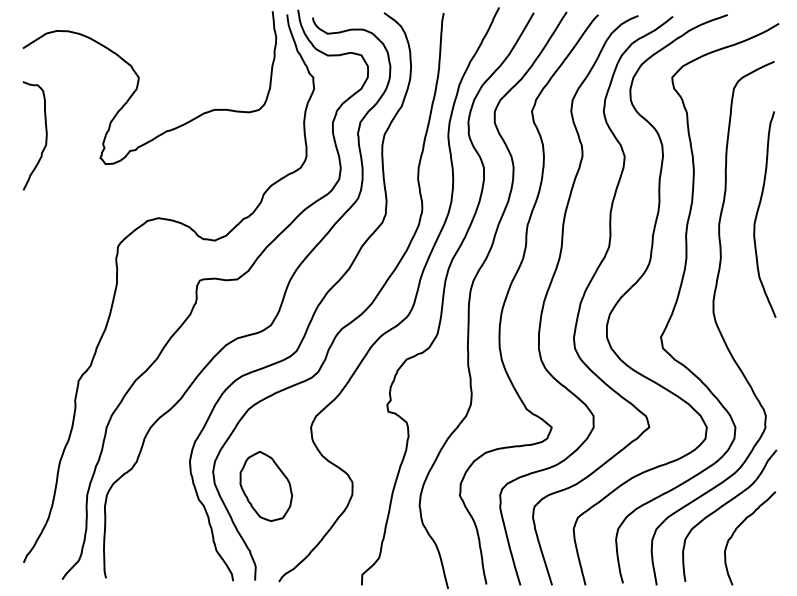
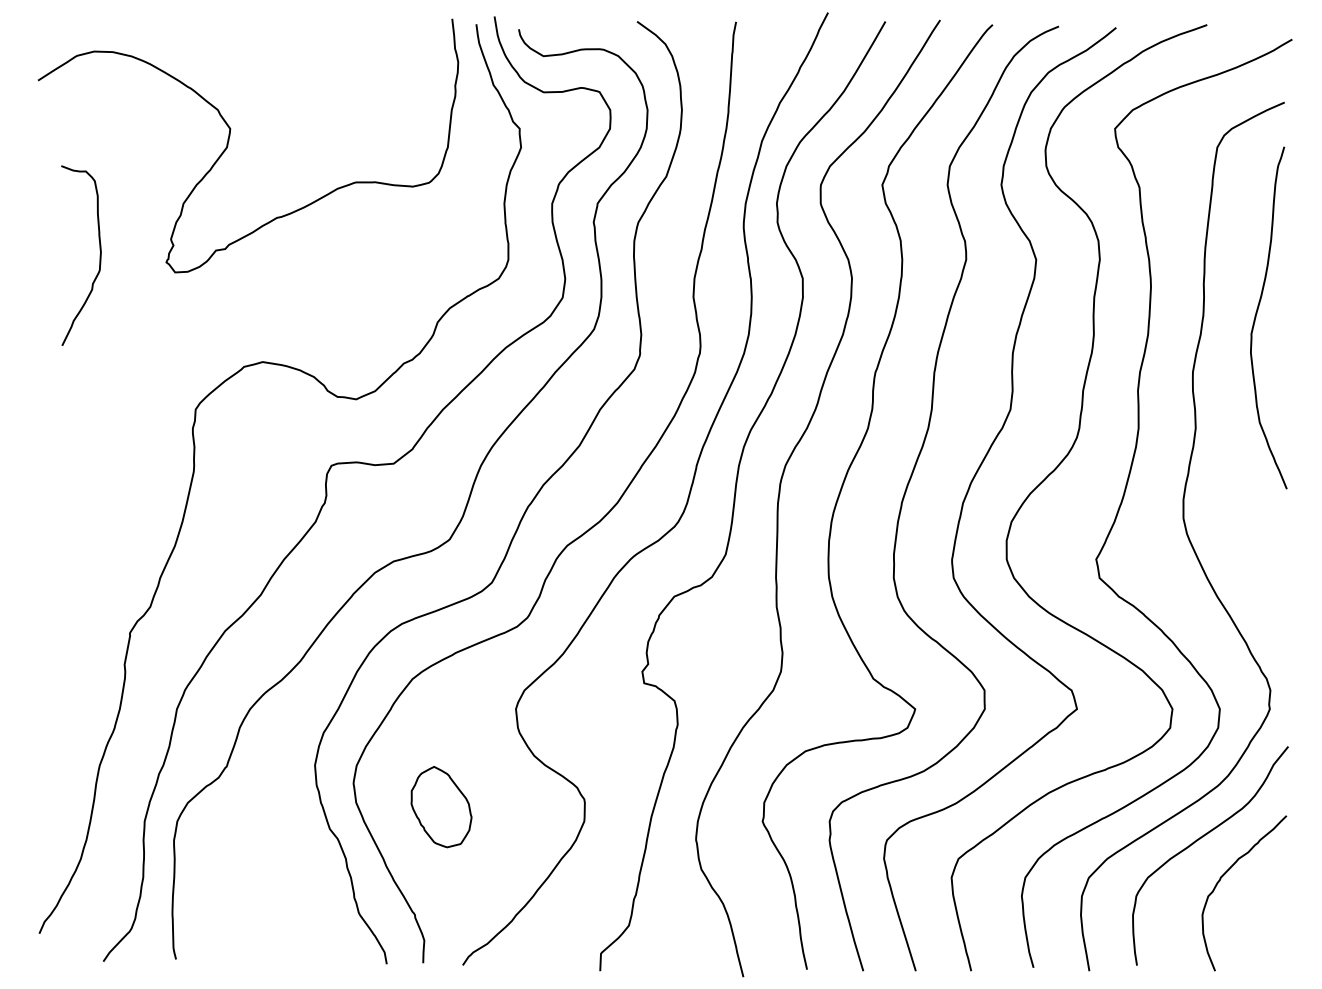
curve: (45, 135) -> (98, 254), moved
curve: (758, 212) -> (1258, 314), moved
part: (265, 486) -> (440, 807), size x0.7

